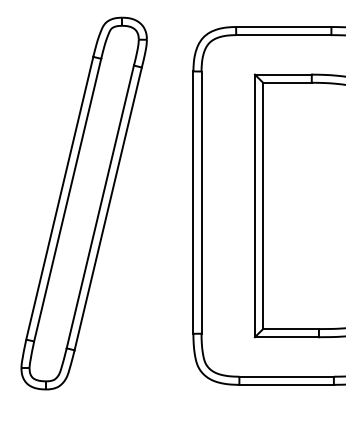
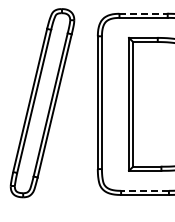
line: (285, 26) -> (144, 13), solid -> dashed
line: (287, 376) -> (145, 190), solid -> dashed

